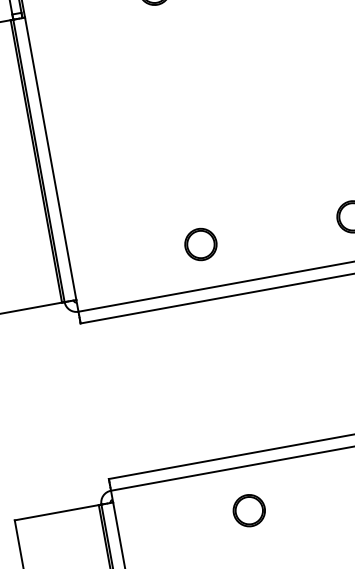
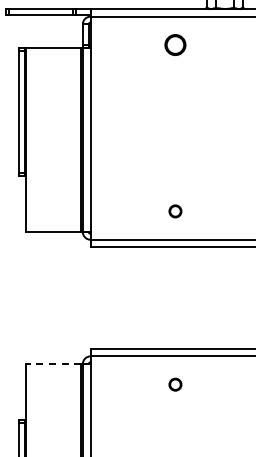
circle: (201, 244) -> (175, 211), size x0.6
circle: (249, 510) -> (175, 384), size x0.6
line: (56, 513) -> (53, 364), solid -> dashed

